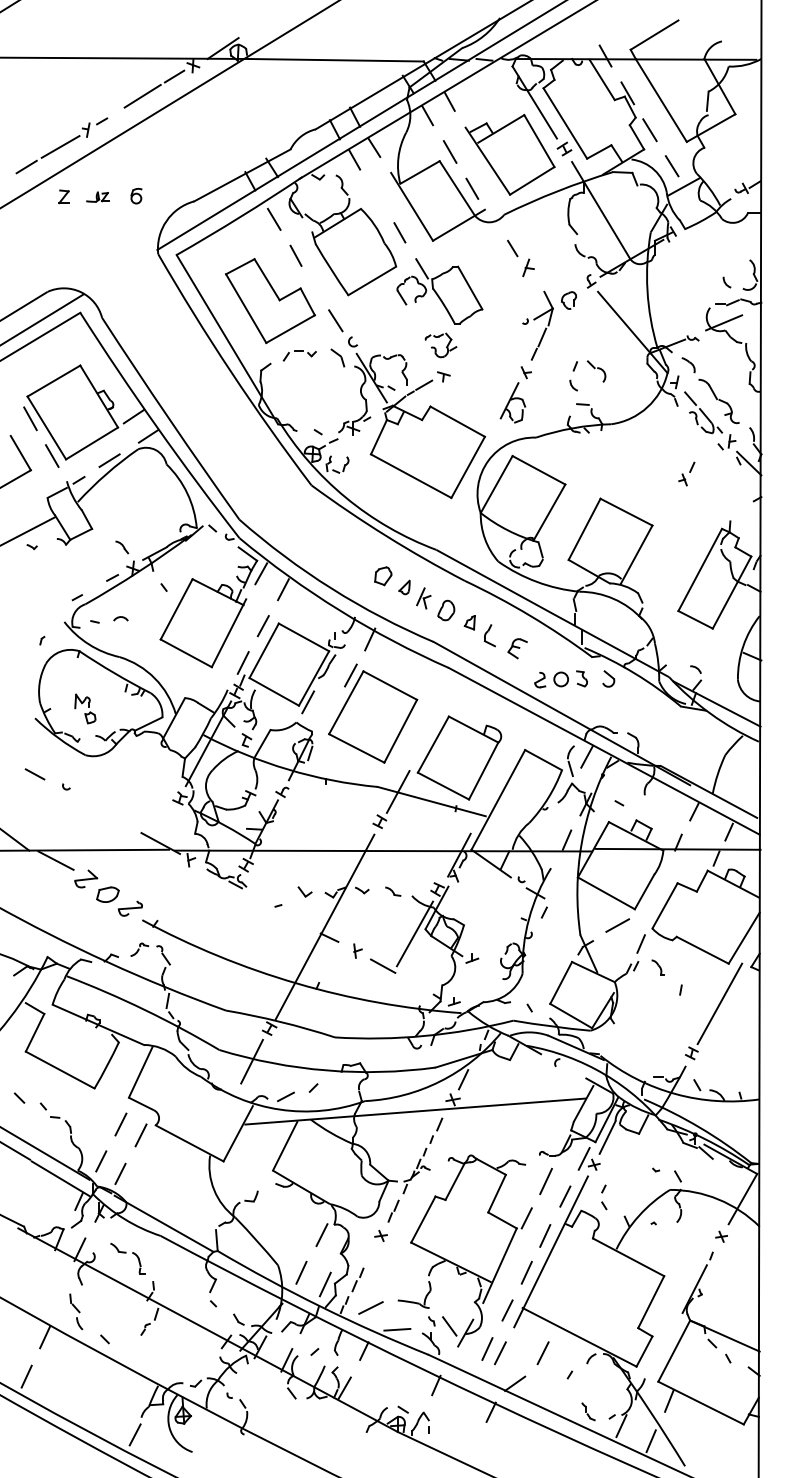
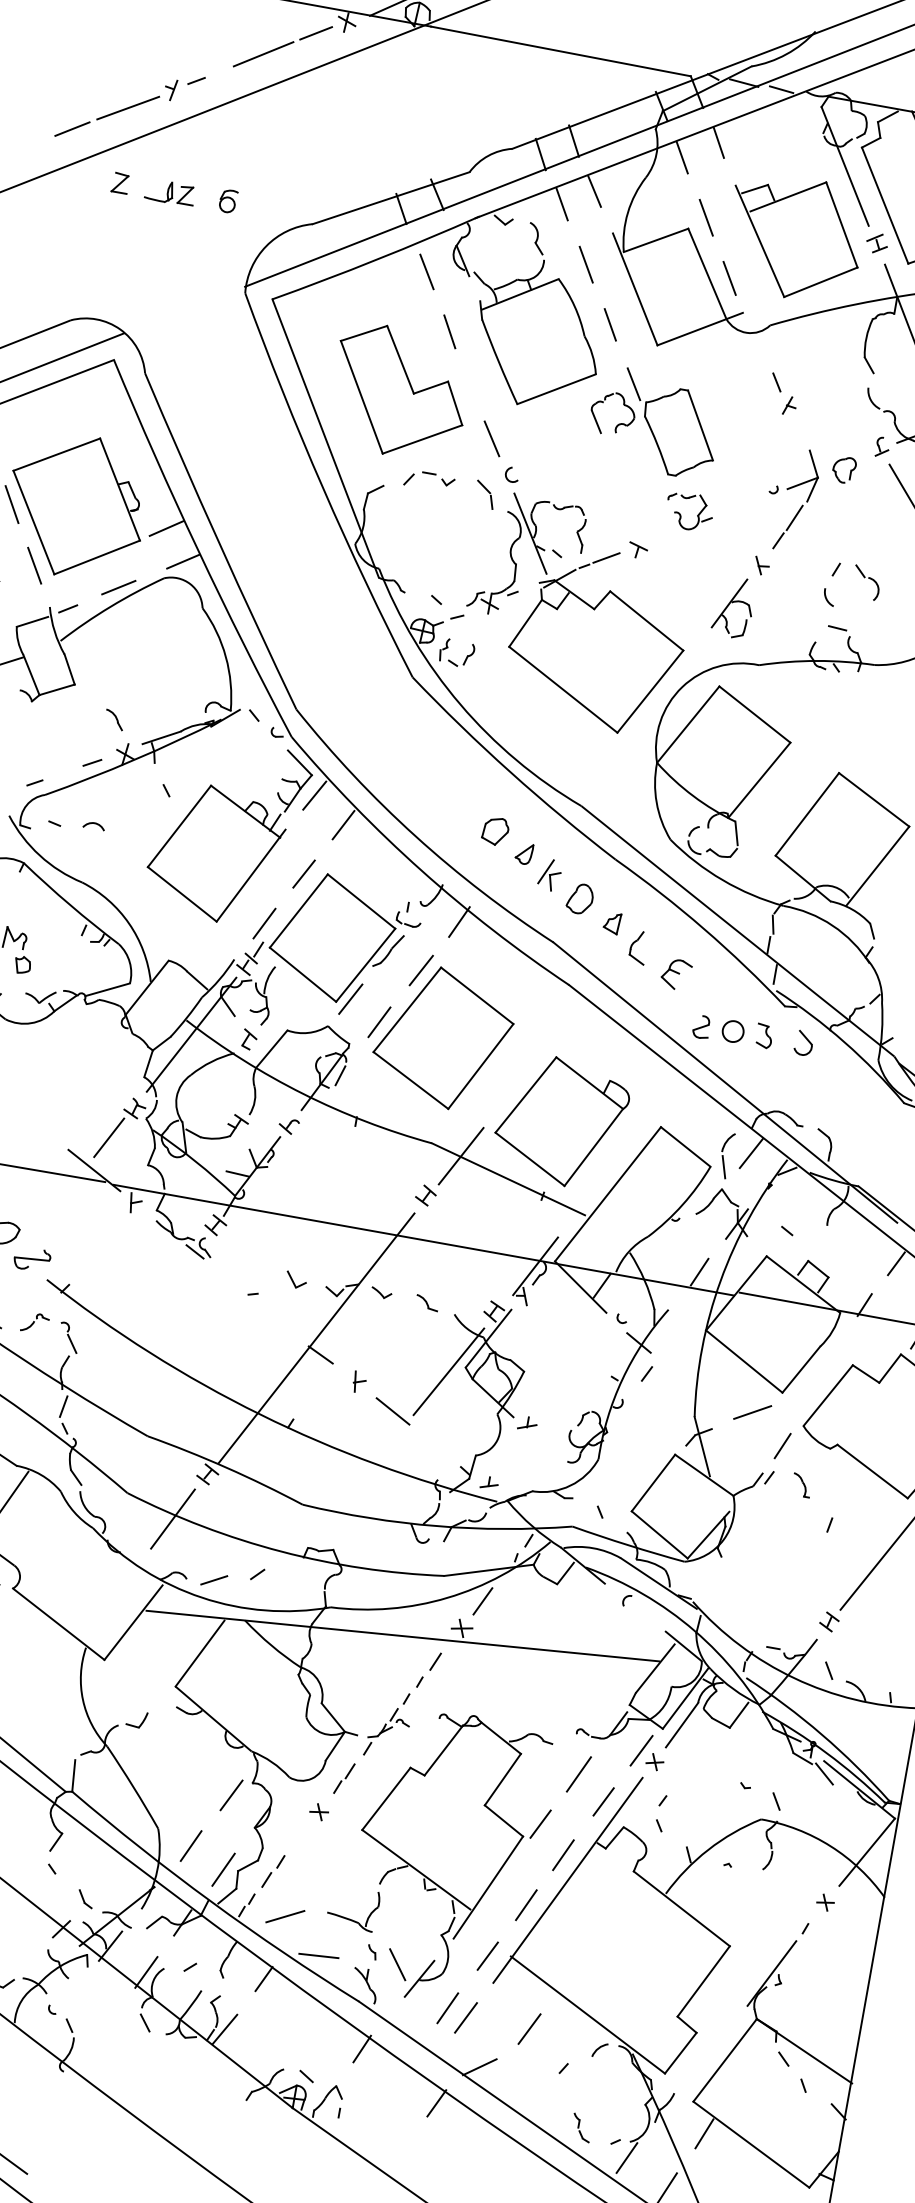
part: (97, 196) -> (170, 191), size x1.43
line: (377, 196) -> (586, 264), added
part: (520, 257) -> (783, 393), size x0.71
part: (440, 345) -> (688, 511), moved
line: (329, 713) -> (379, 1021), added
line: (166, 820) -> (109, 1137), added

